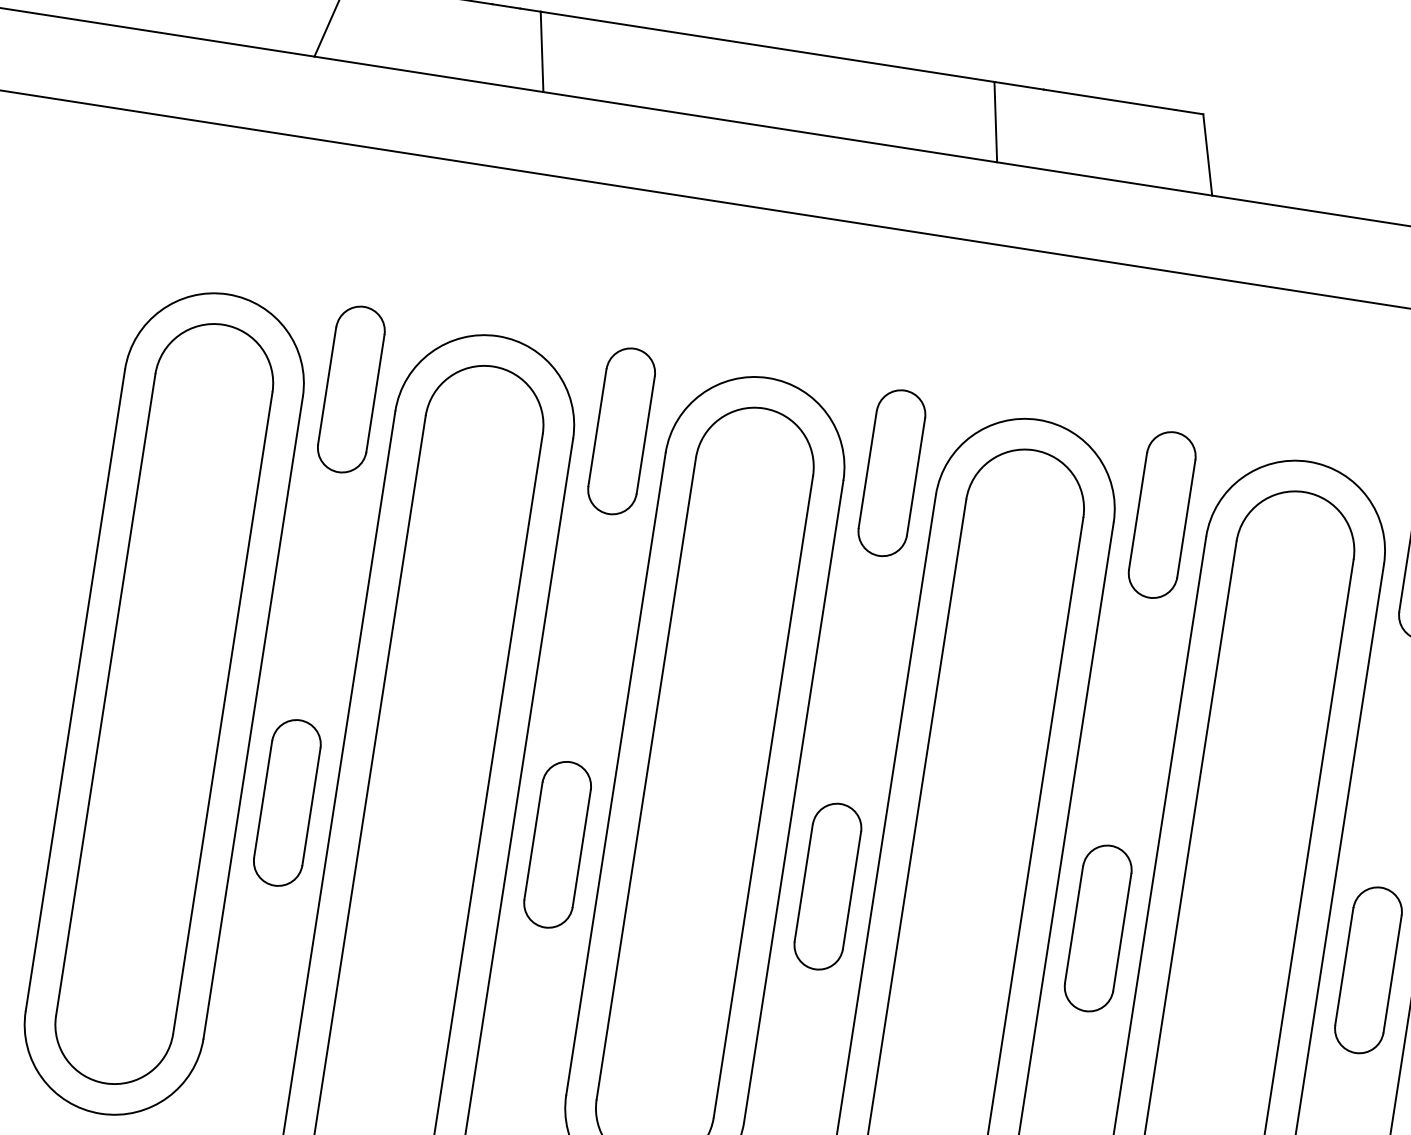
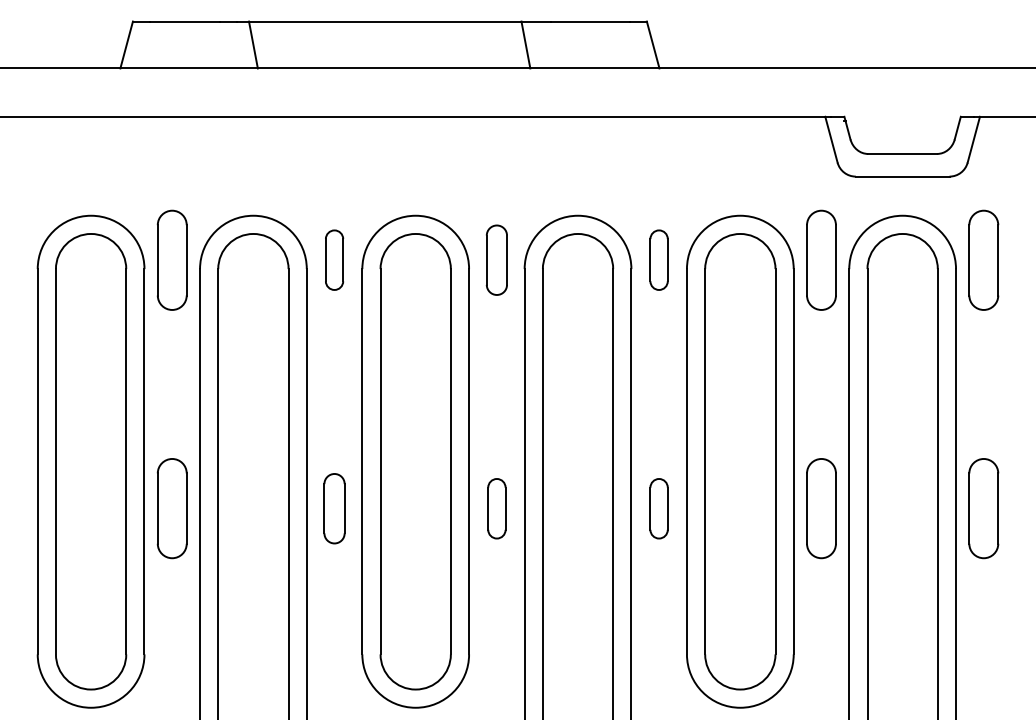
part: (621, 429) -> (334, 259), size x0.6
part: (891, 471) -> (496, 259), size x0.7
part: (1161, 513) -> (658, 259), size x0.6
part: (557, 844) -> (334, 508), size x0.7
part: (827, 886) -> (496, 508), size x0.6
part: (1097, 928) -> (658, 508), size x0.6

